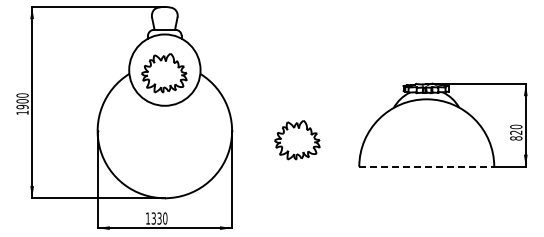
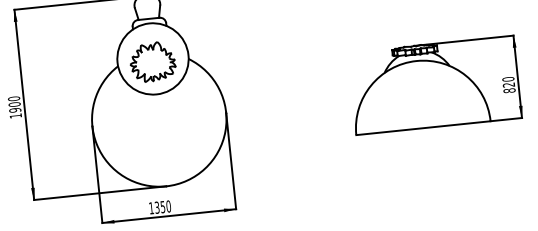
part: (297, 140) -> (292, 115), removed
line: (427, 166) -> (424, 127), dashed -> solid
text: (159, 217) -> (162, 206), 1330 -> 1350

